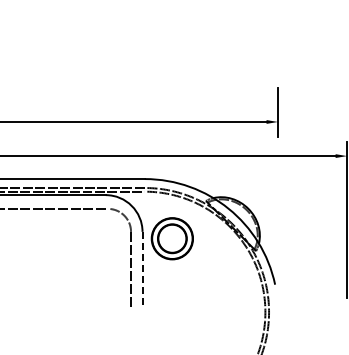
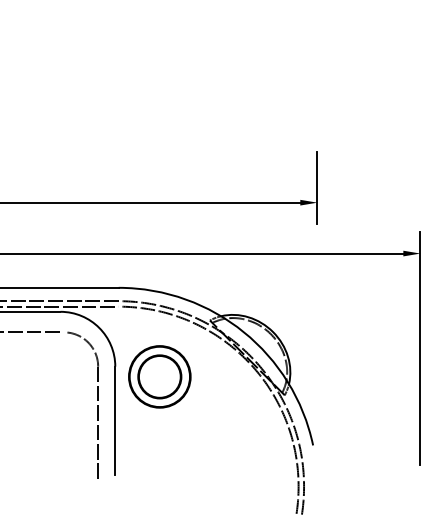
line: (142, 268) -> (115, 421), dashed -> solid

